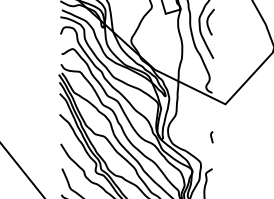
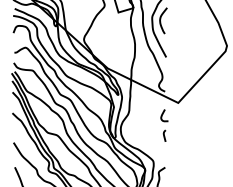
curve: (210, 116) -> (163, 115), added

